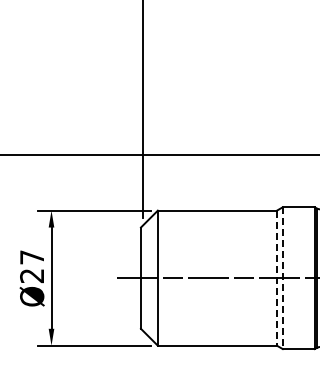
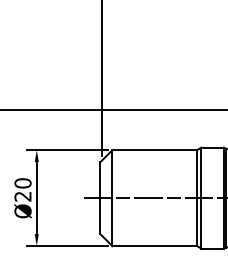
text: (32, 257) -> (23, 183), Ø27 -> Ø20
line: (276, 278) -> (196, 198), dashed -> solid
line: (282, 278) -> (201, 198), dashed -> solid

